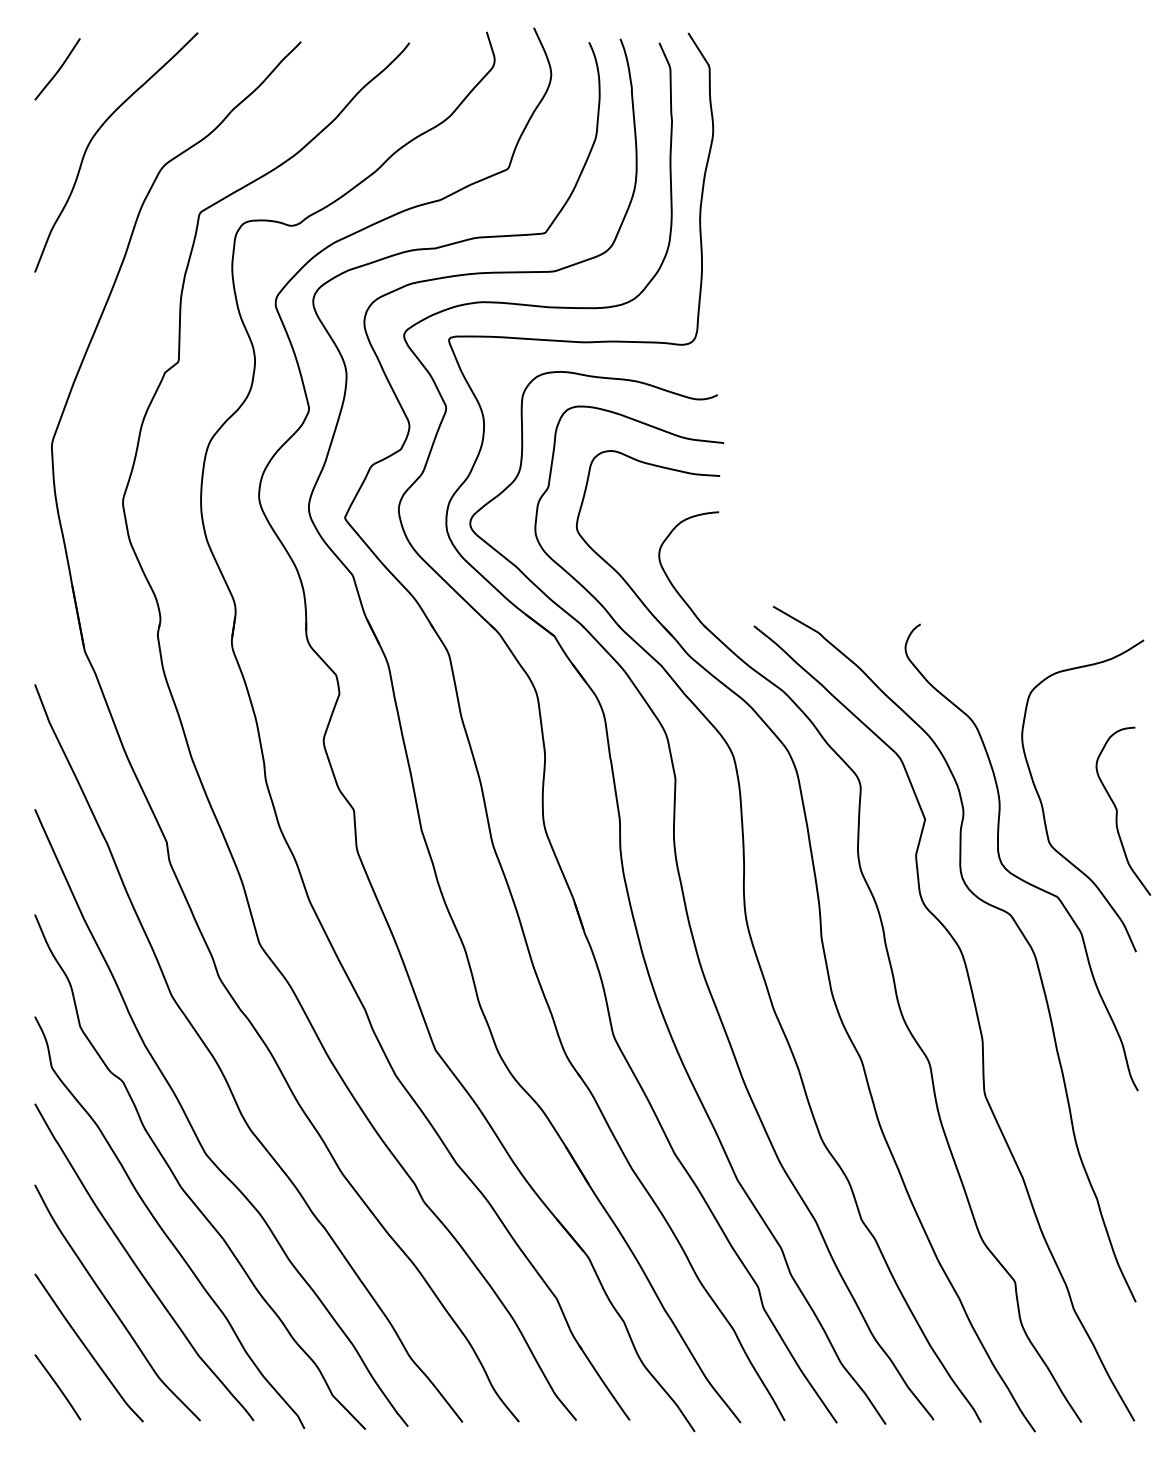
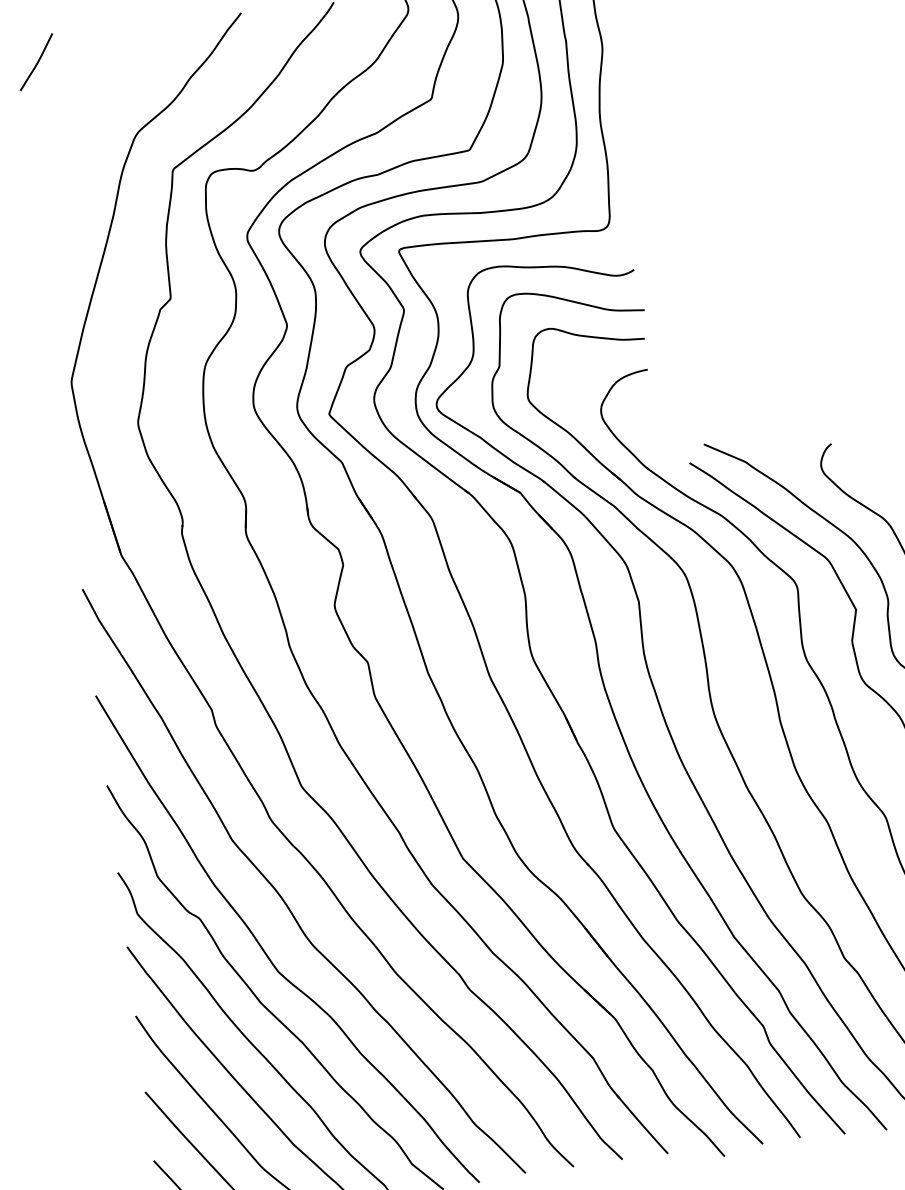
curve: (94, 137) -> (75, 116), removed

